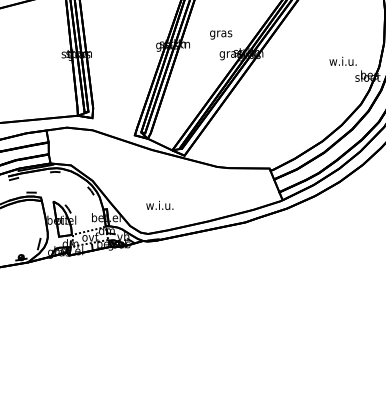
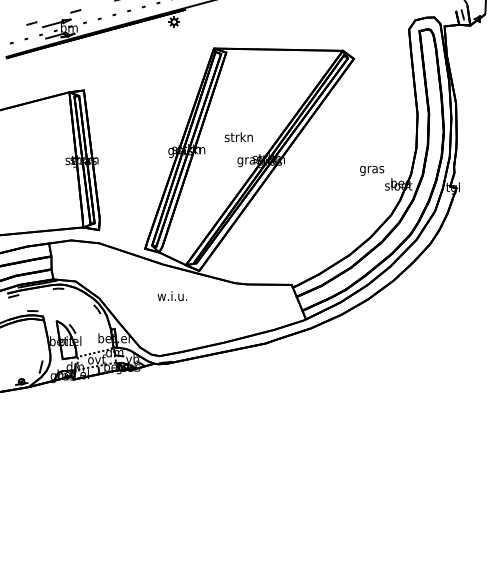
text: (220, 33) -> (238, 138), gras -> strkn
text: (342, 62) -> (371, 169), w.i.u. -> gras
text: (159, 204) -> (172, 295), moved

